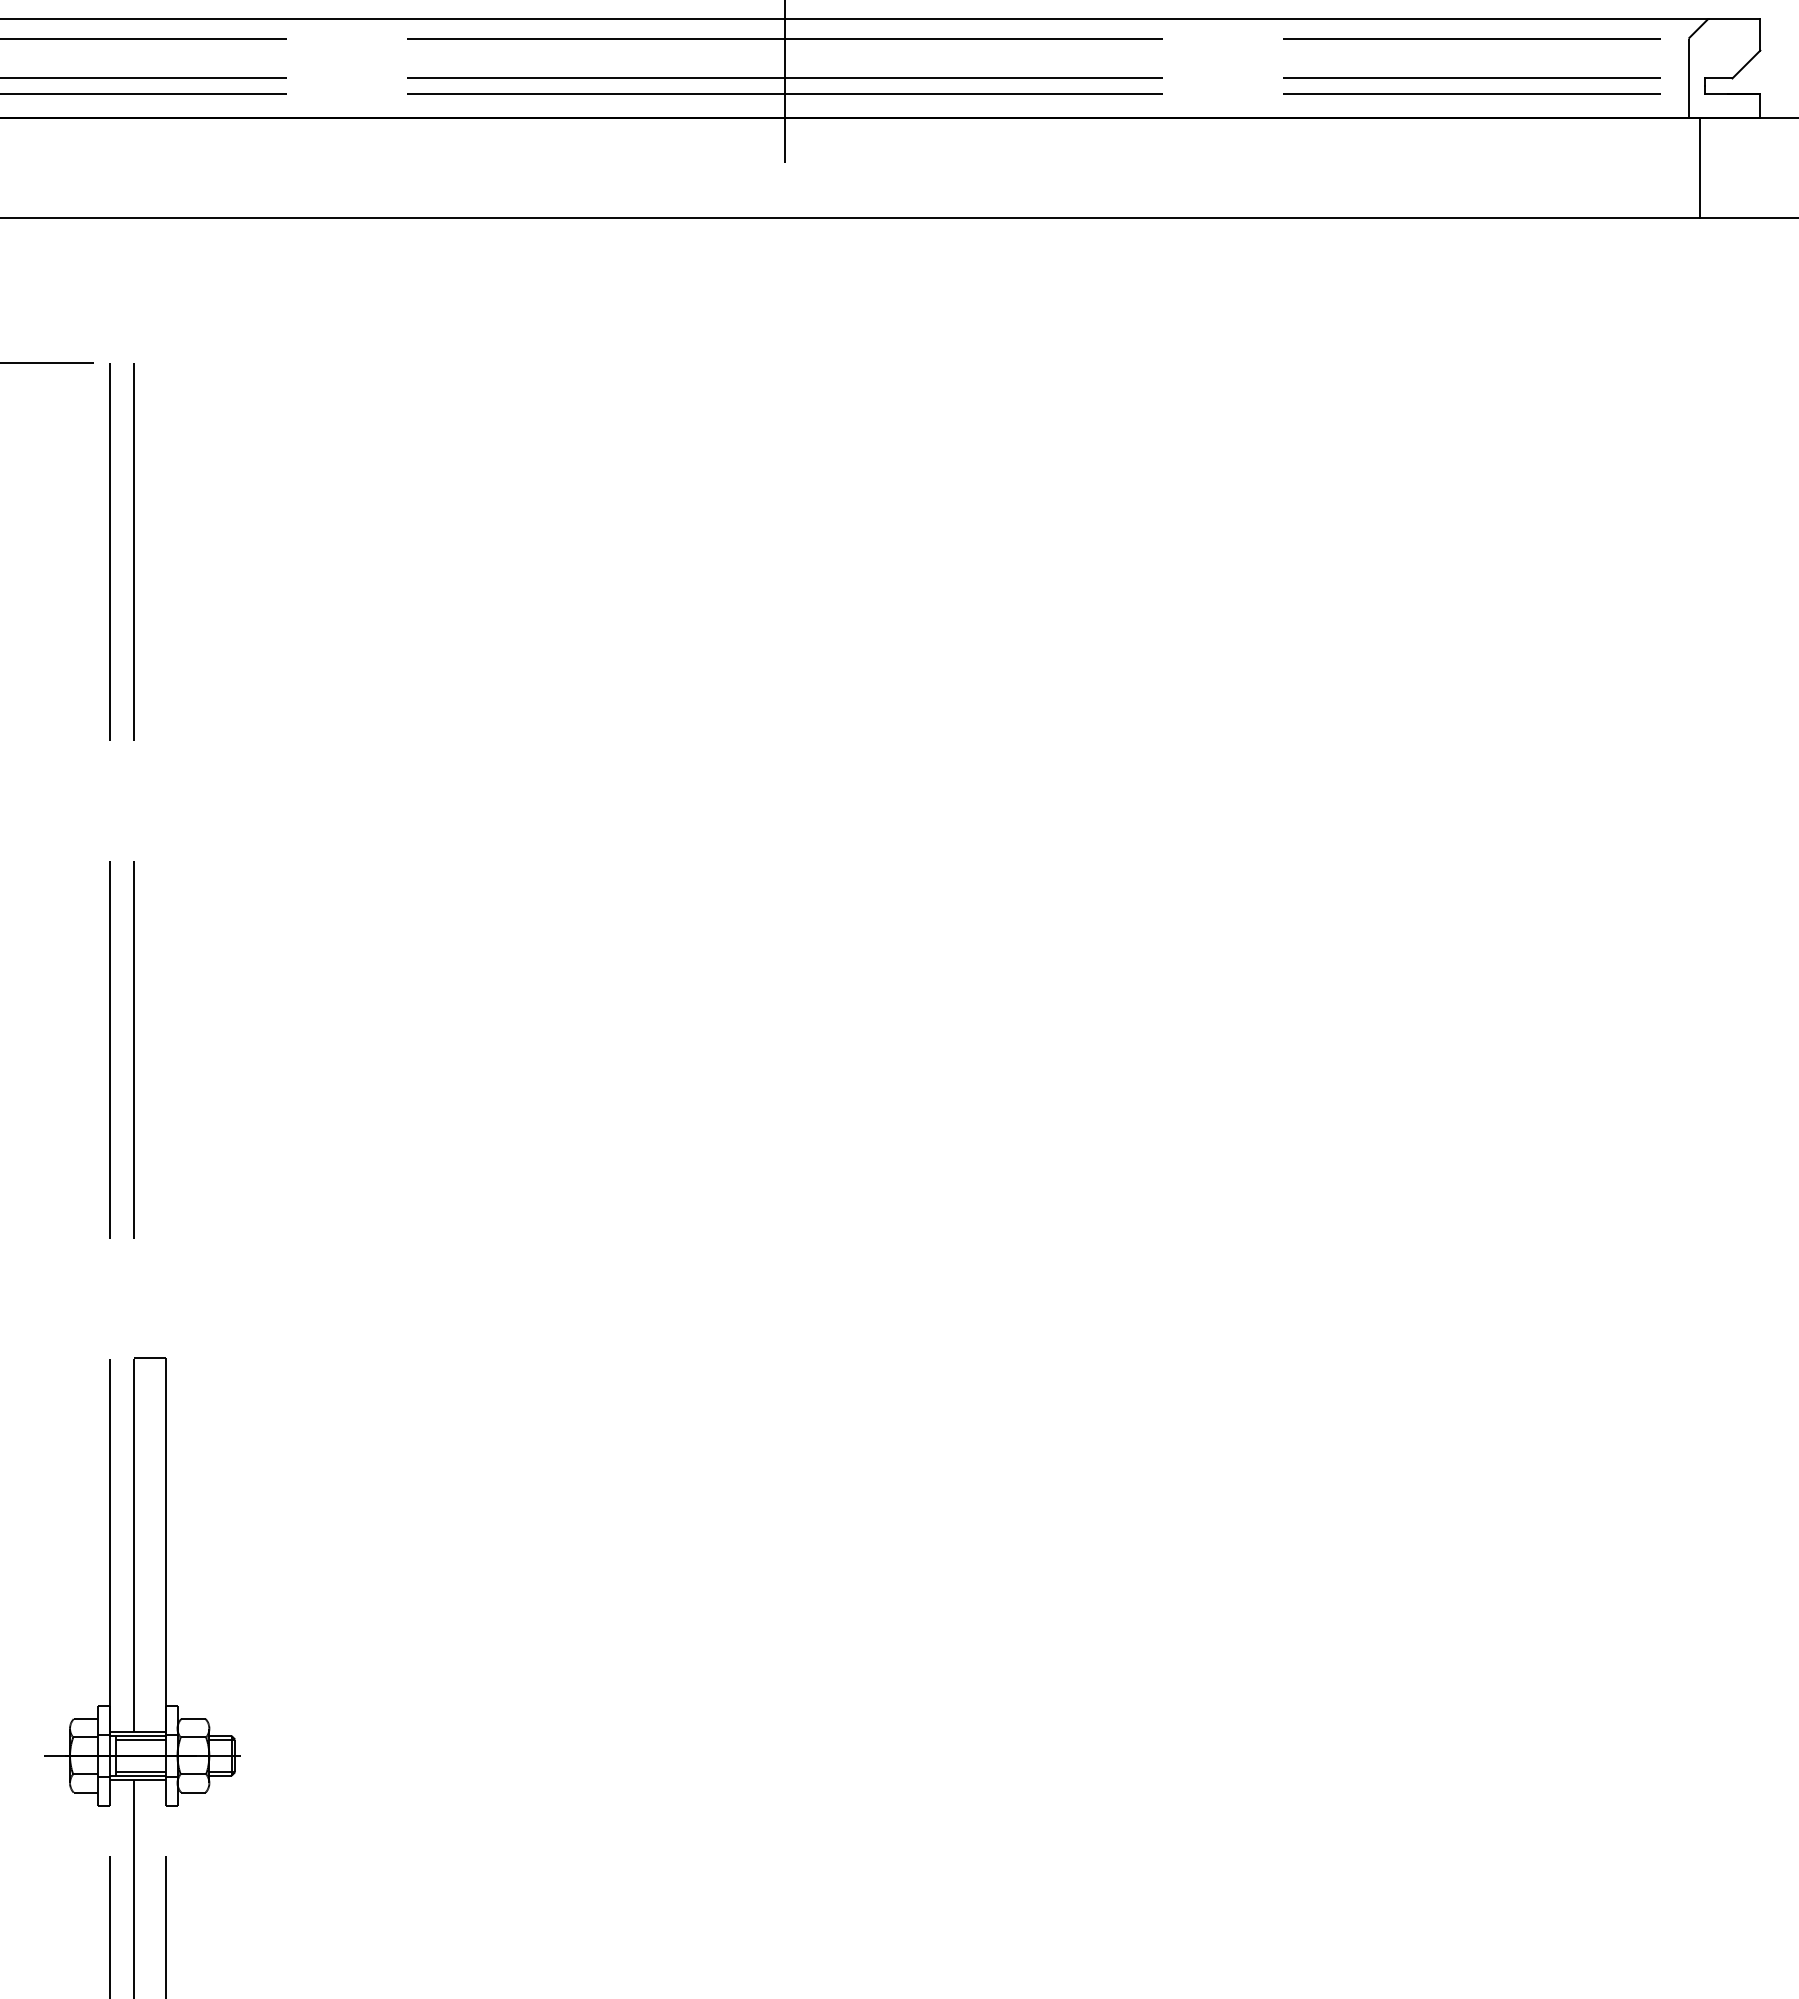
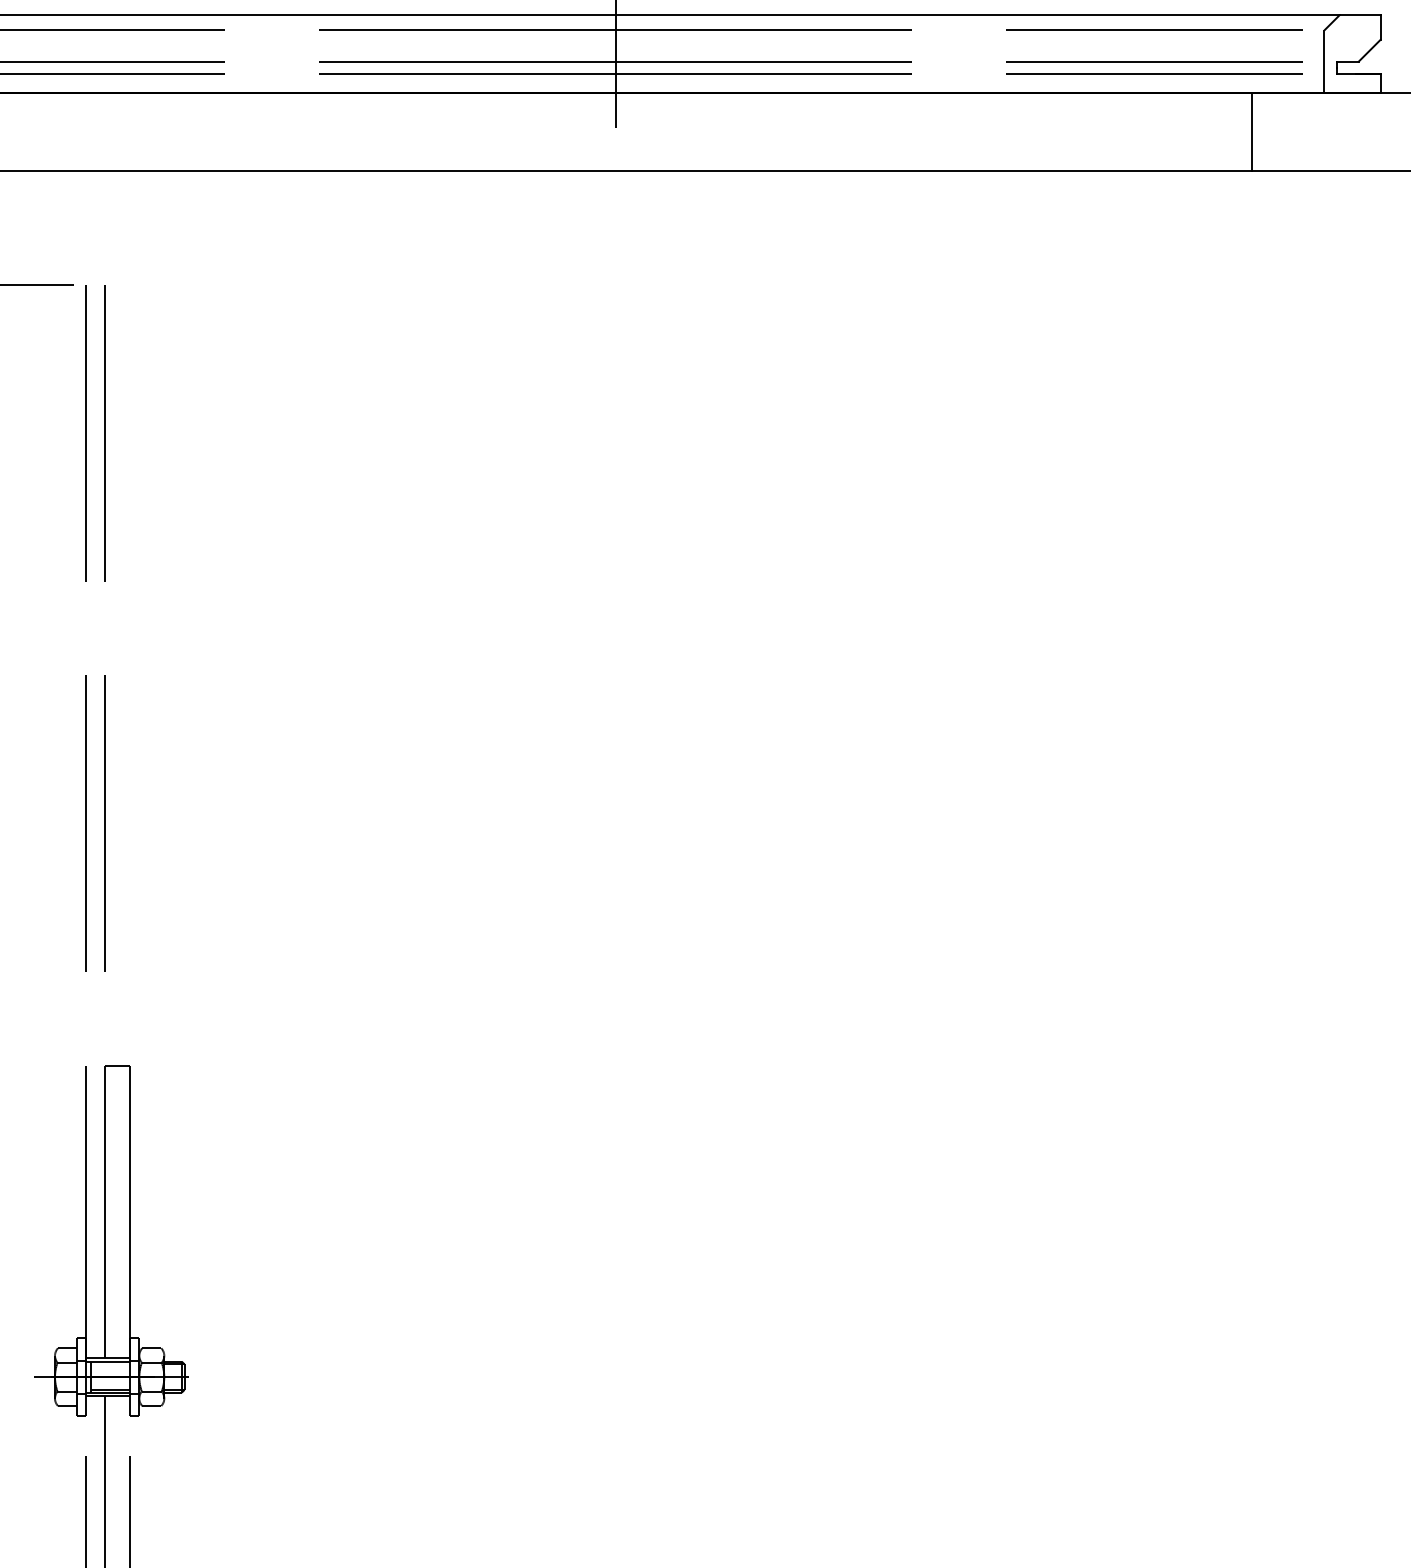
line: (1700, 167) -> (1252, 131), moved
line: (140, 1739) -> (110, 1364), removed

